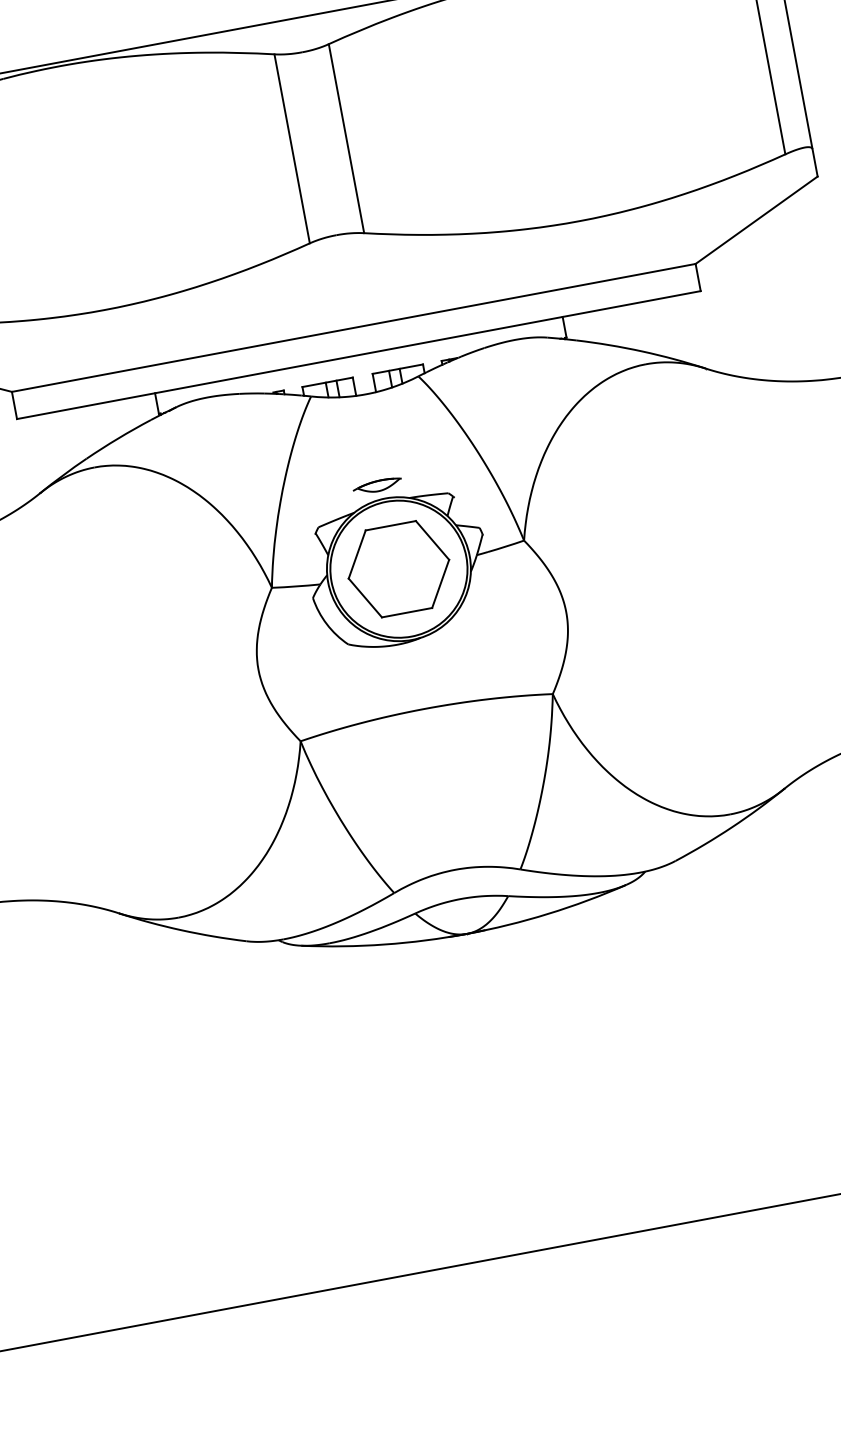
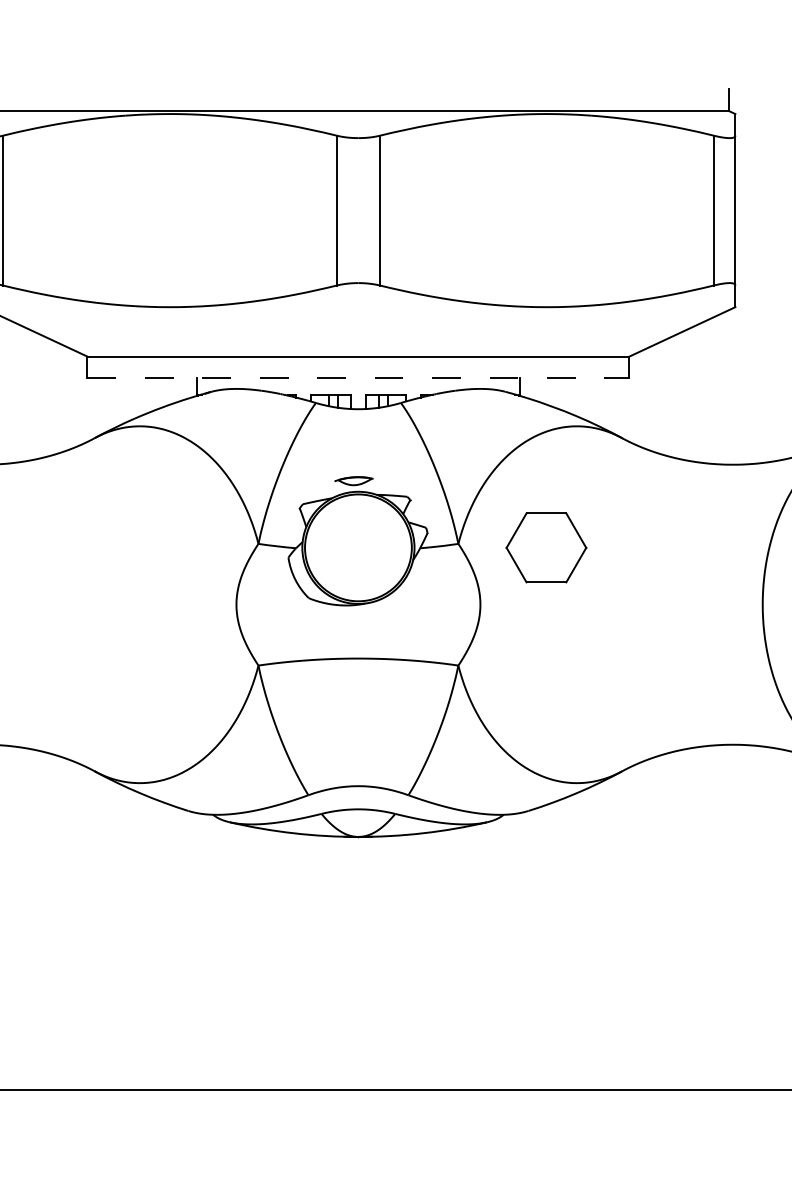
line: (359, 355) -> (358, 378), solid -> dashed
part: (398, 568) -> (546, 547), moved

